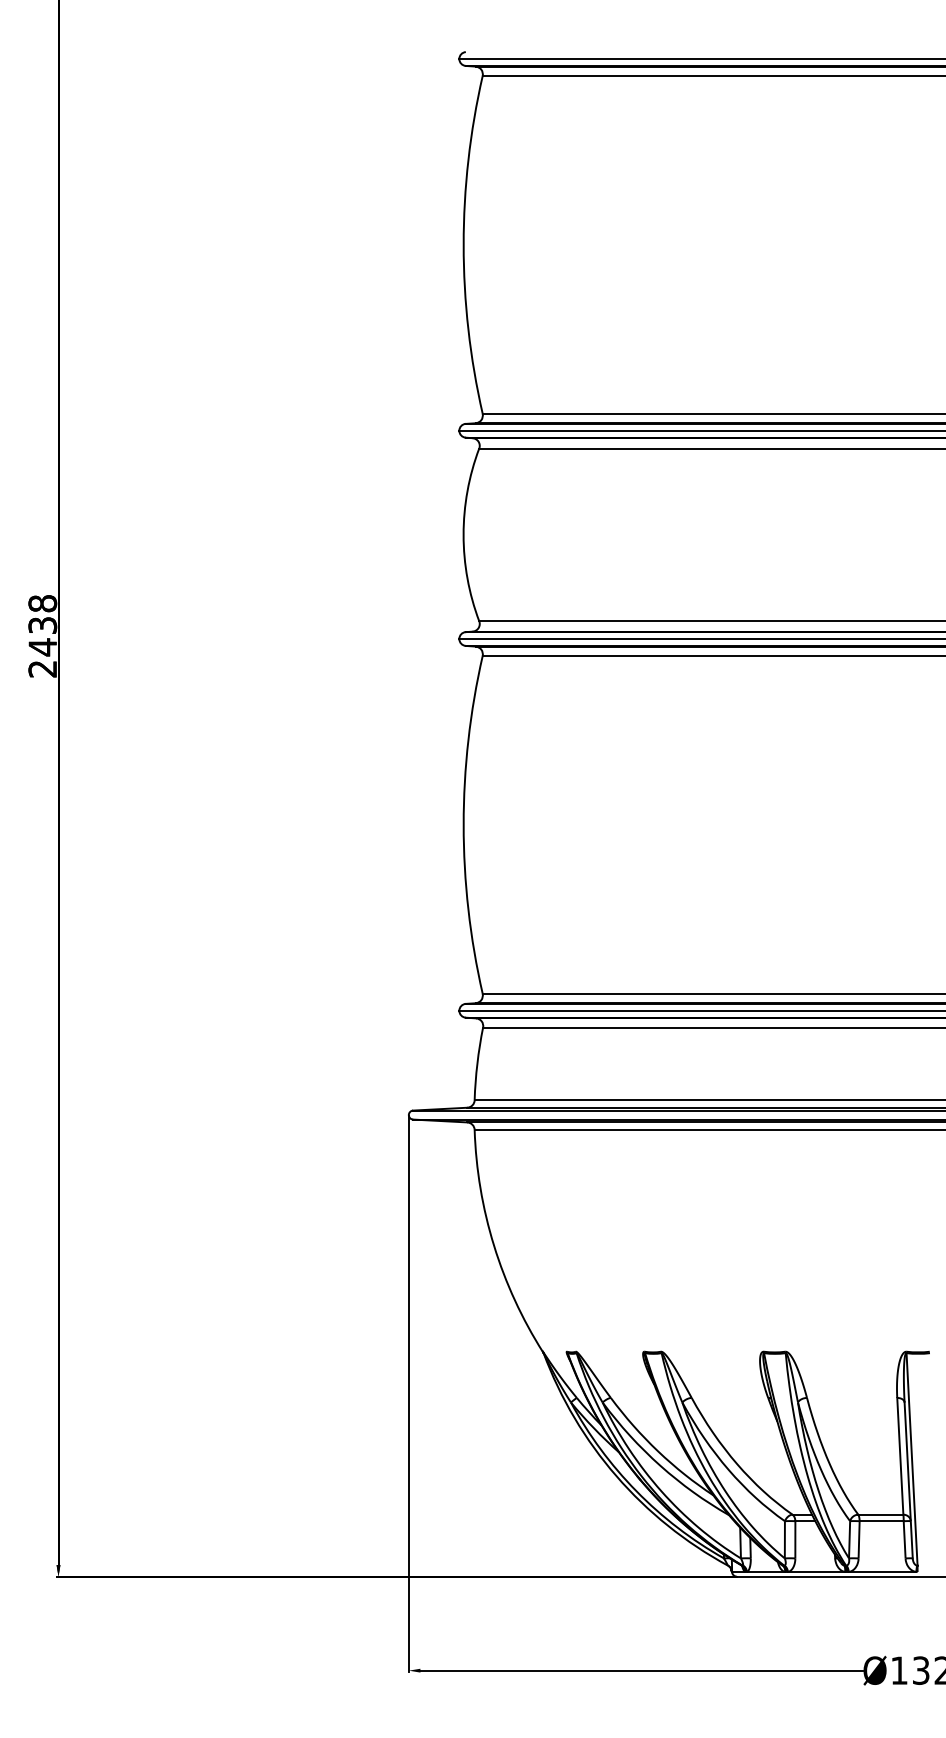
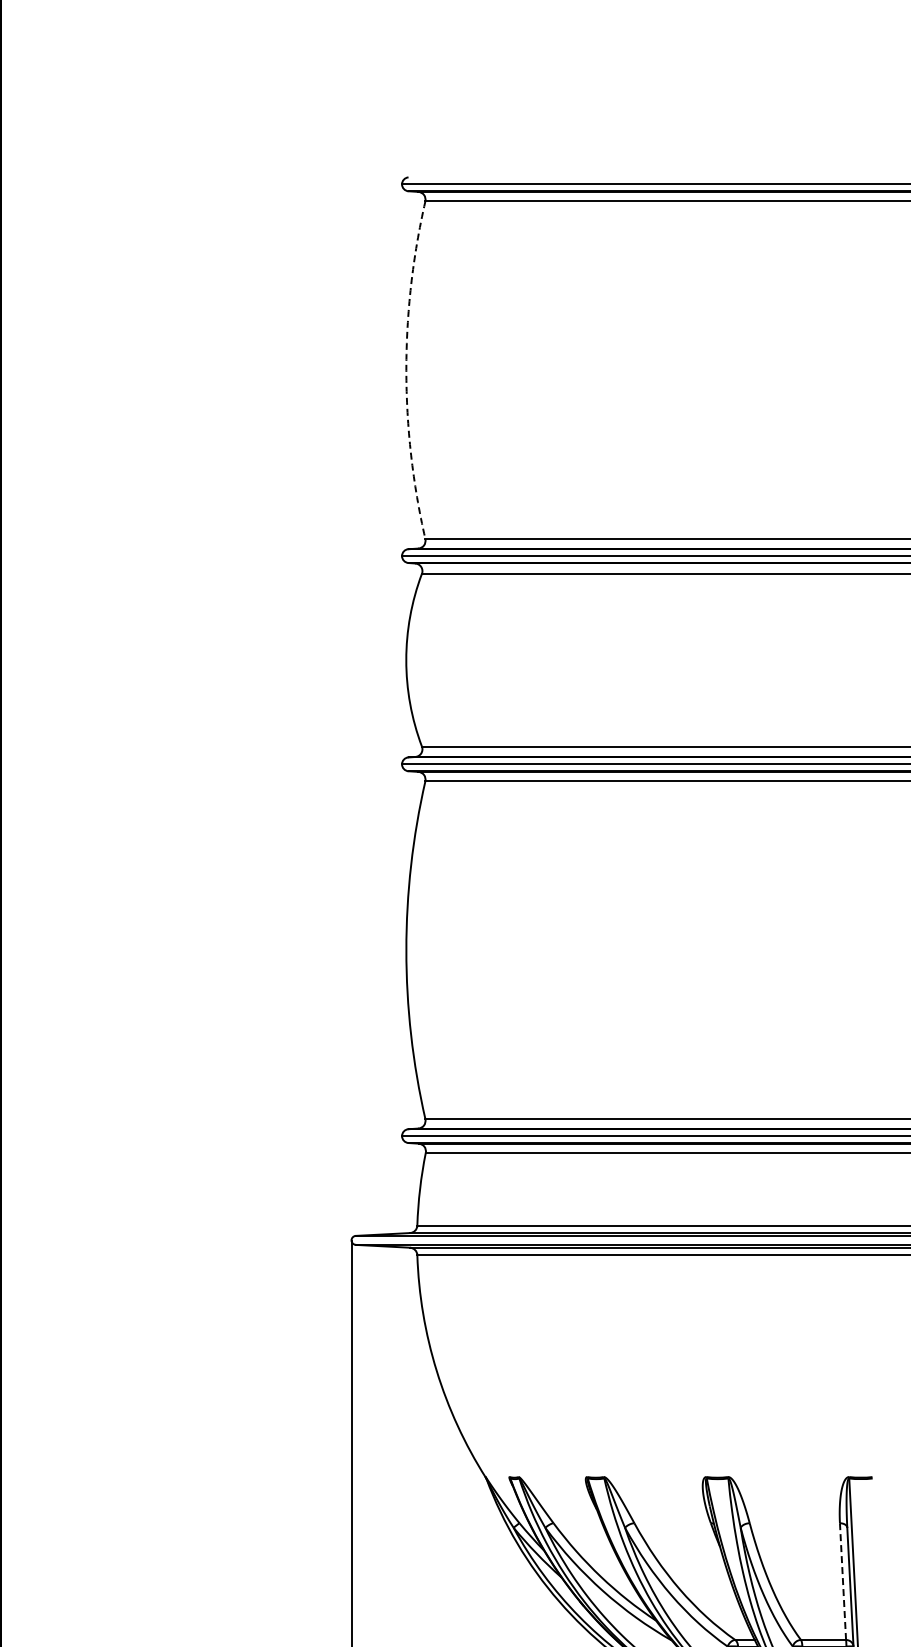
arc: (463, 244) -> (406, 369), solid -> dashed
line: (900, 1455) -> (843, 1580), solid -> dashed

